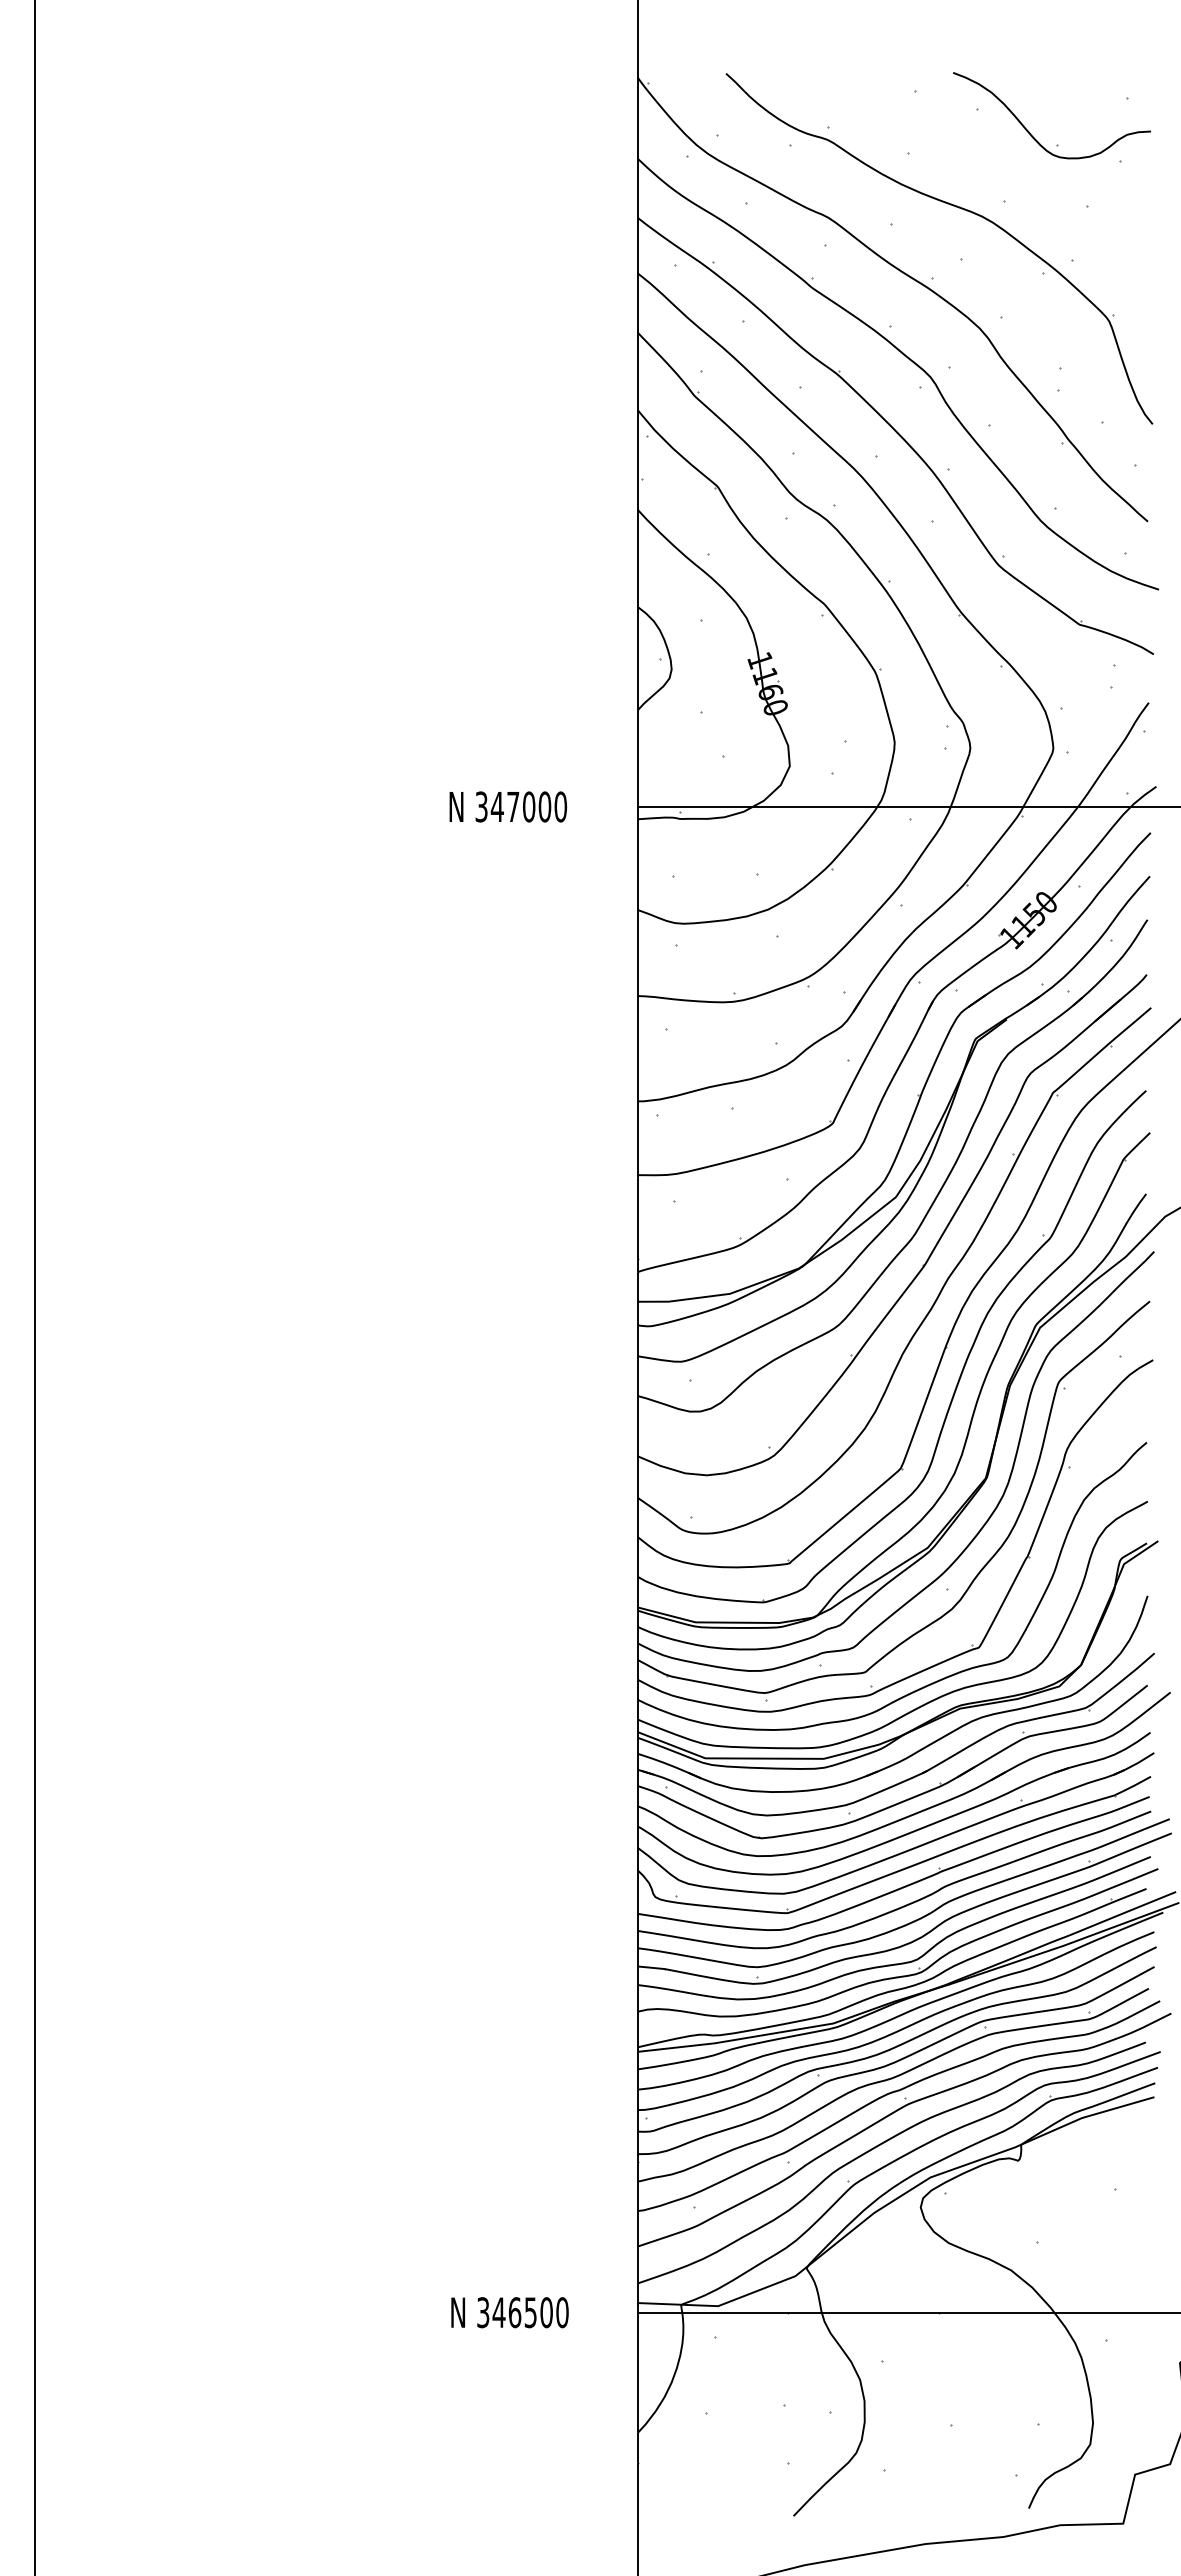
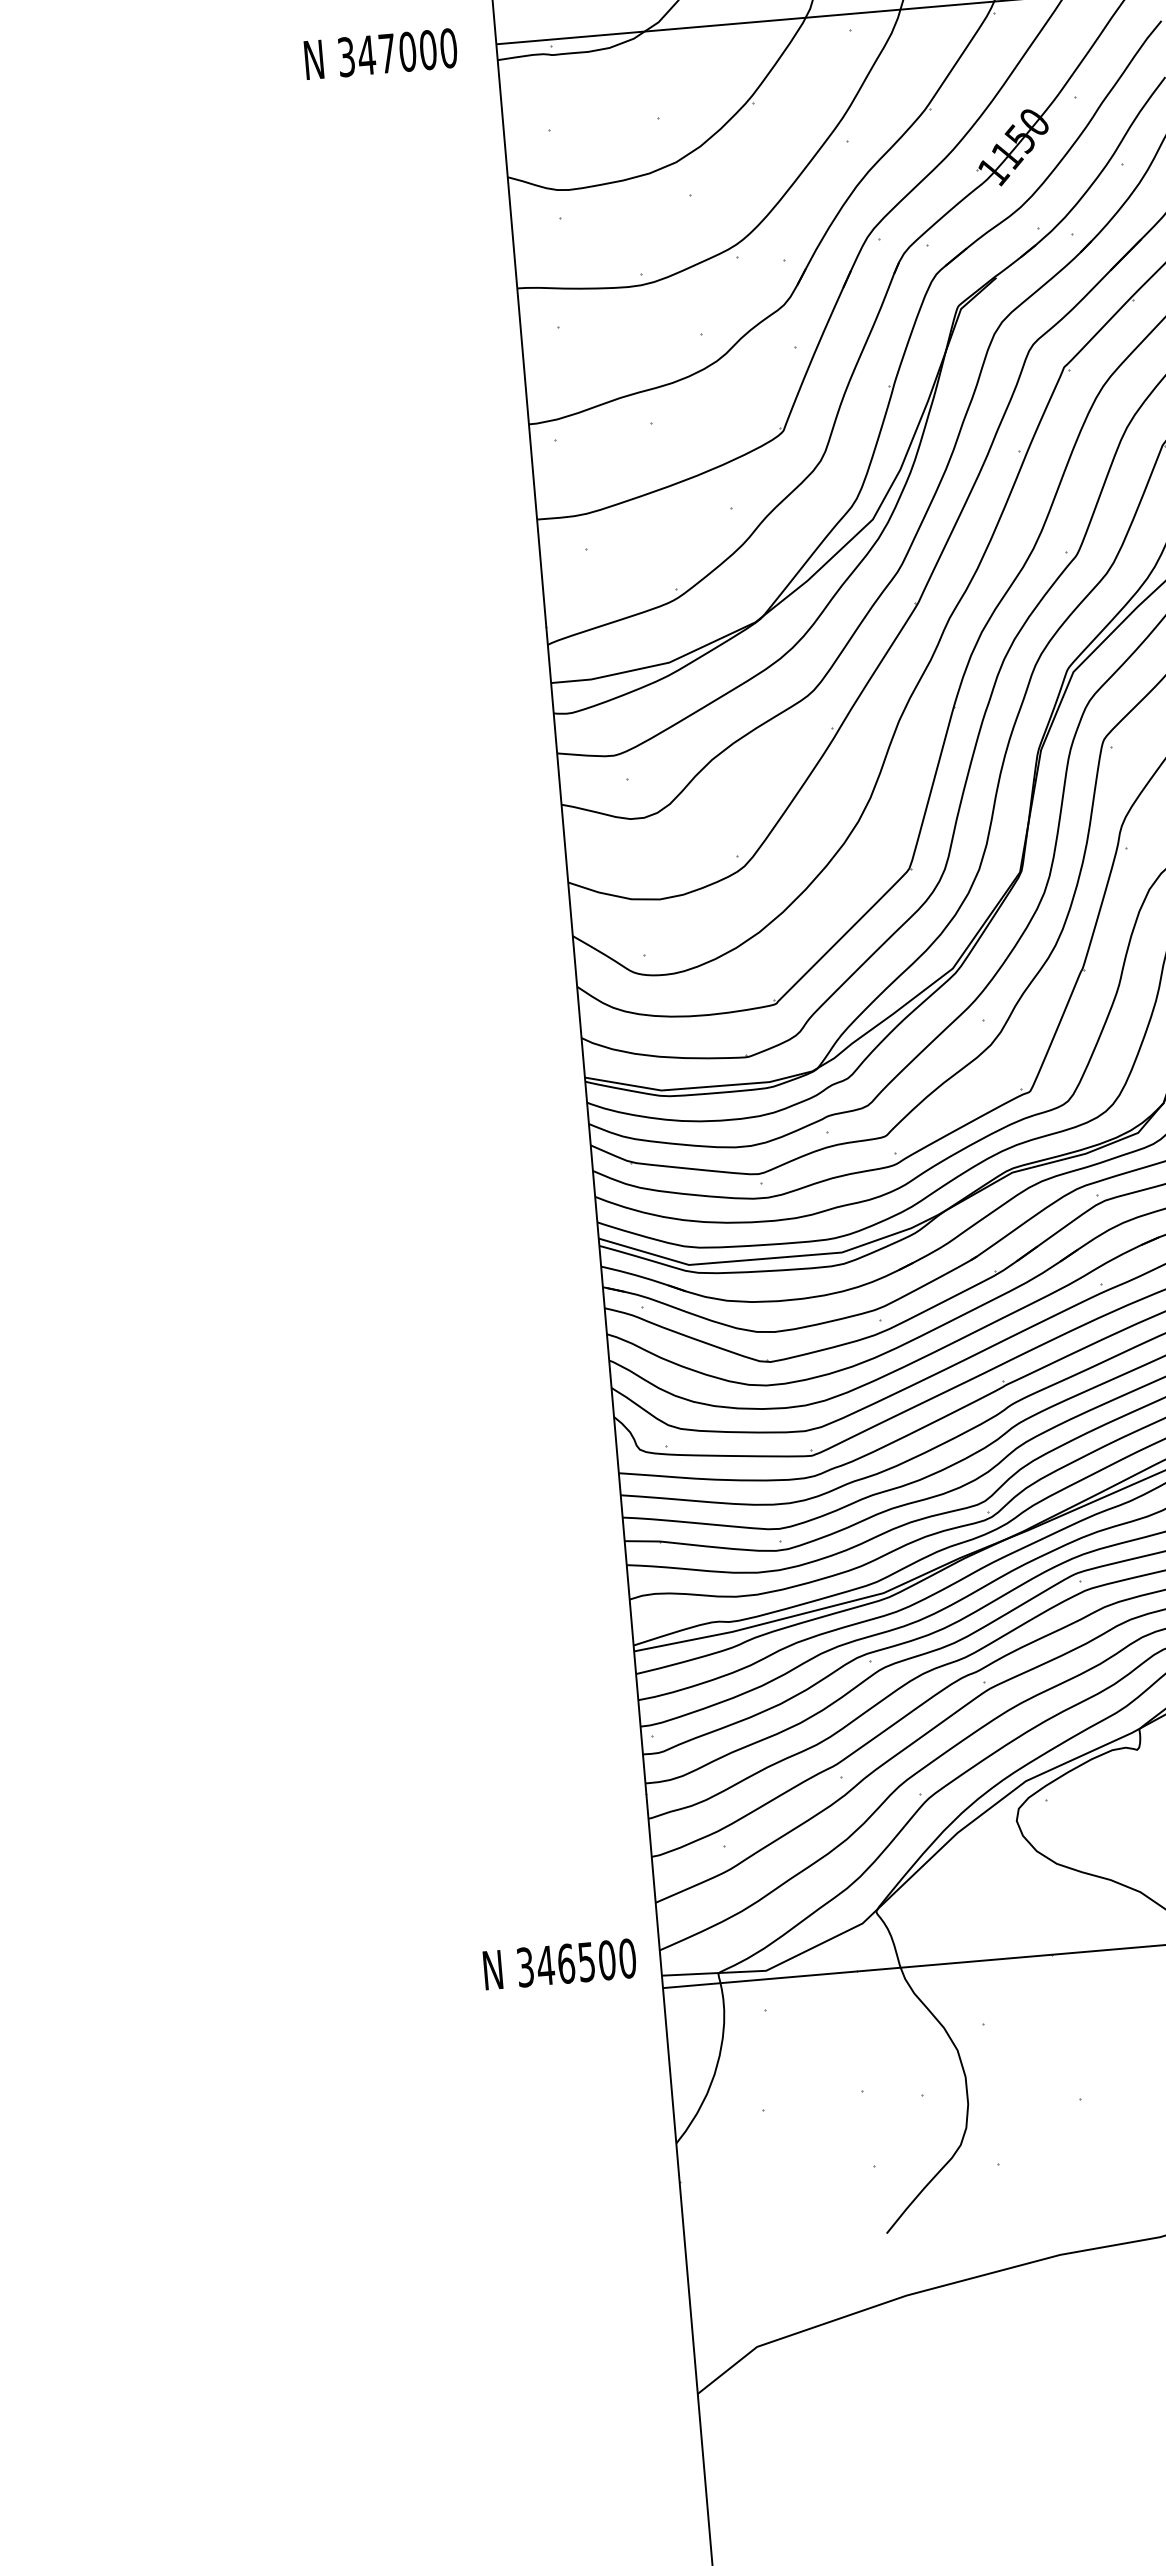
text: (508, 806) -> (381, 53), moved
text: (509, 2312) -> (559, 1964), moved

